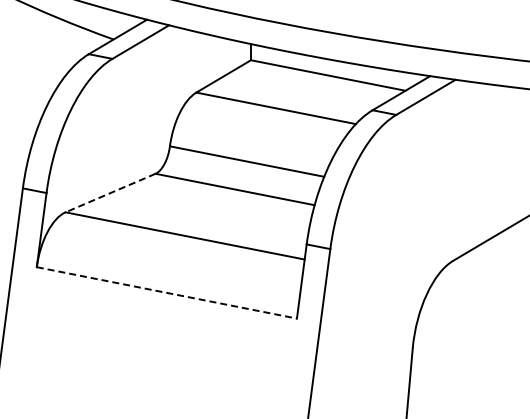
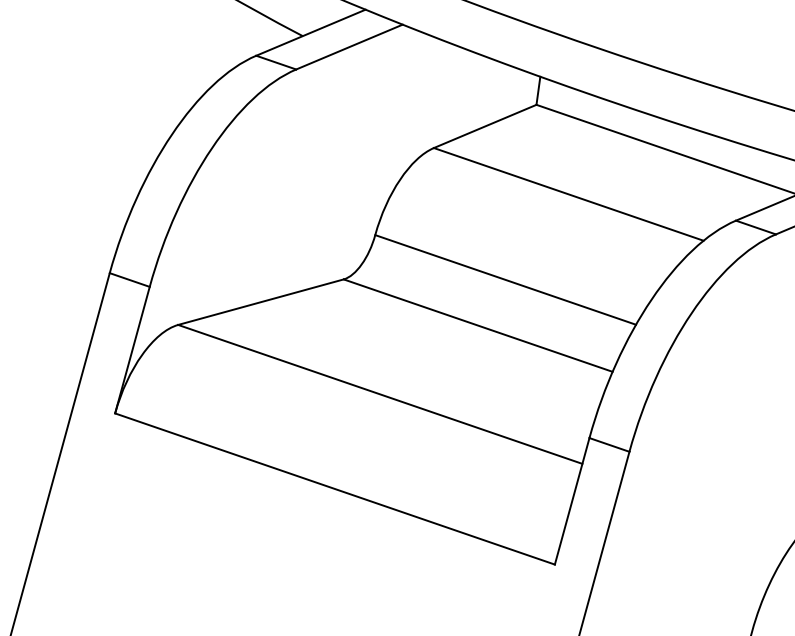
line: (110, 193) -> (260, 302), dashed -> solid
line: (166, 292) -> (334, 488), dashed -> solid

